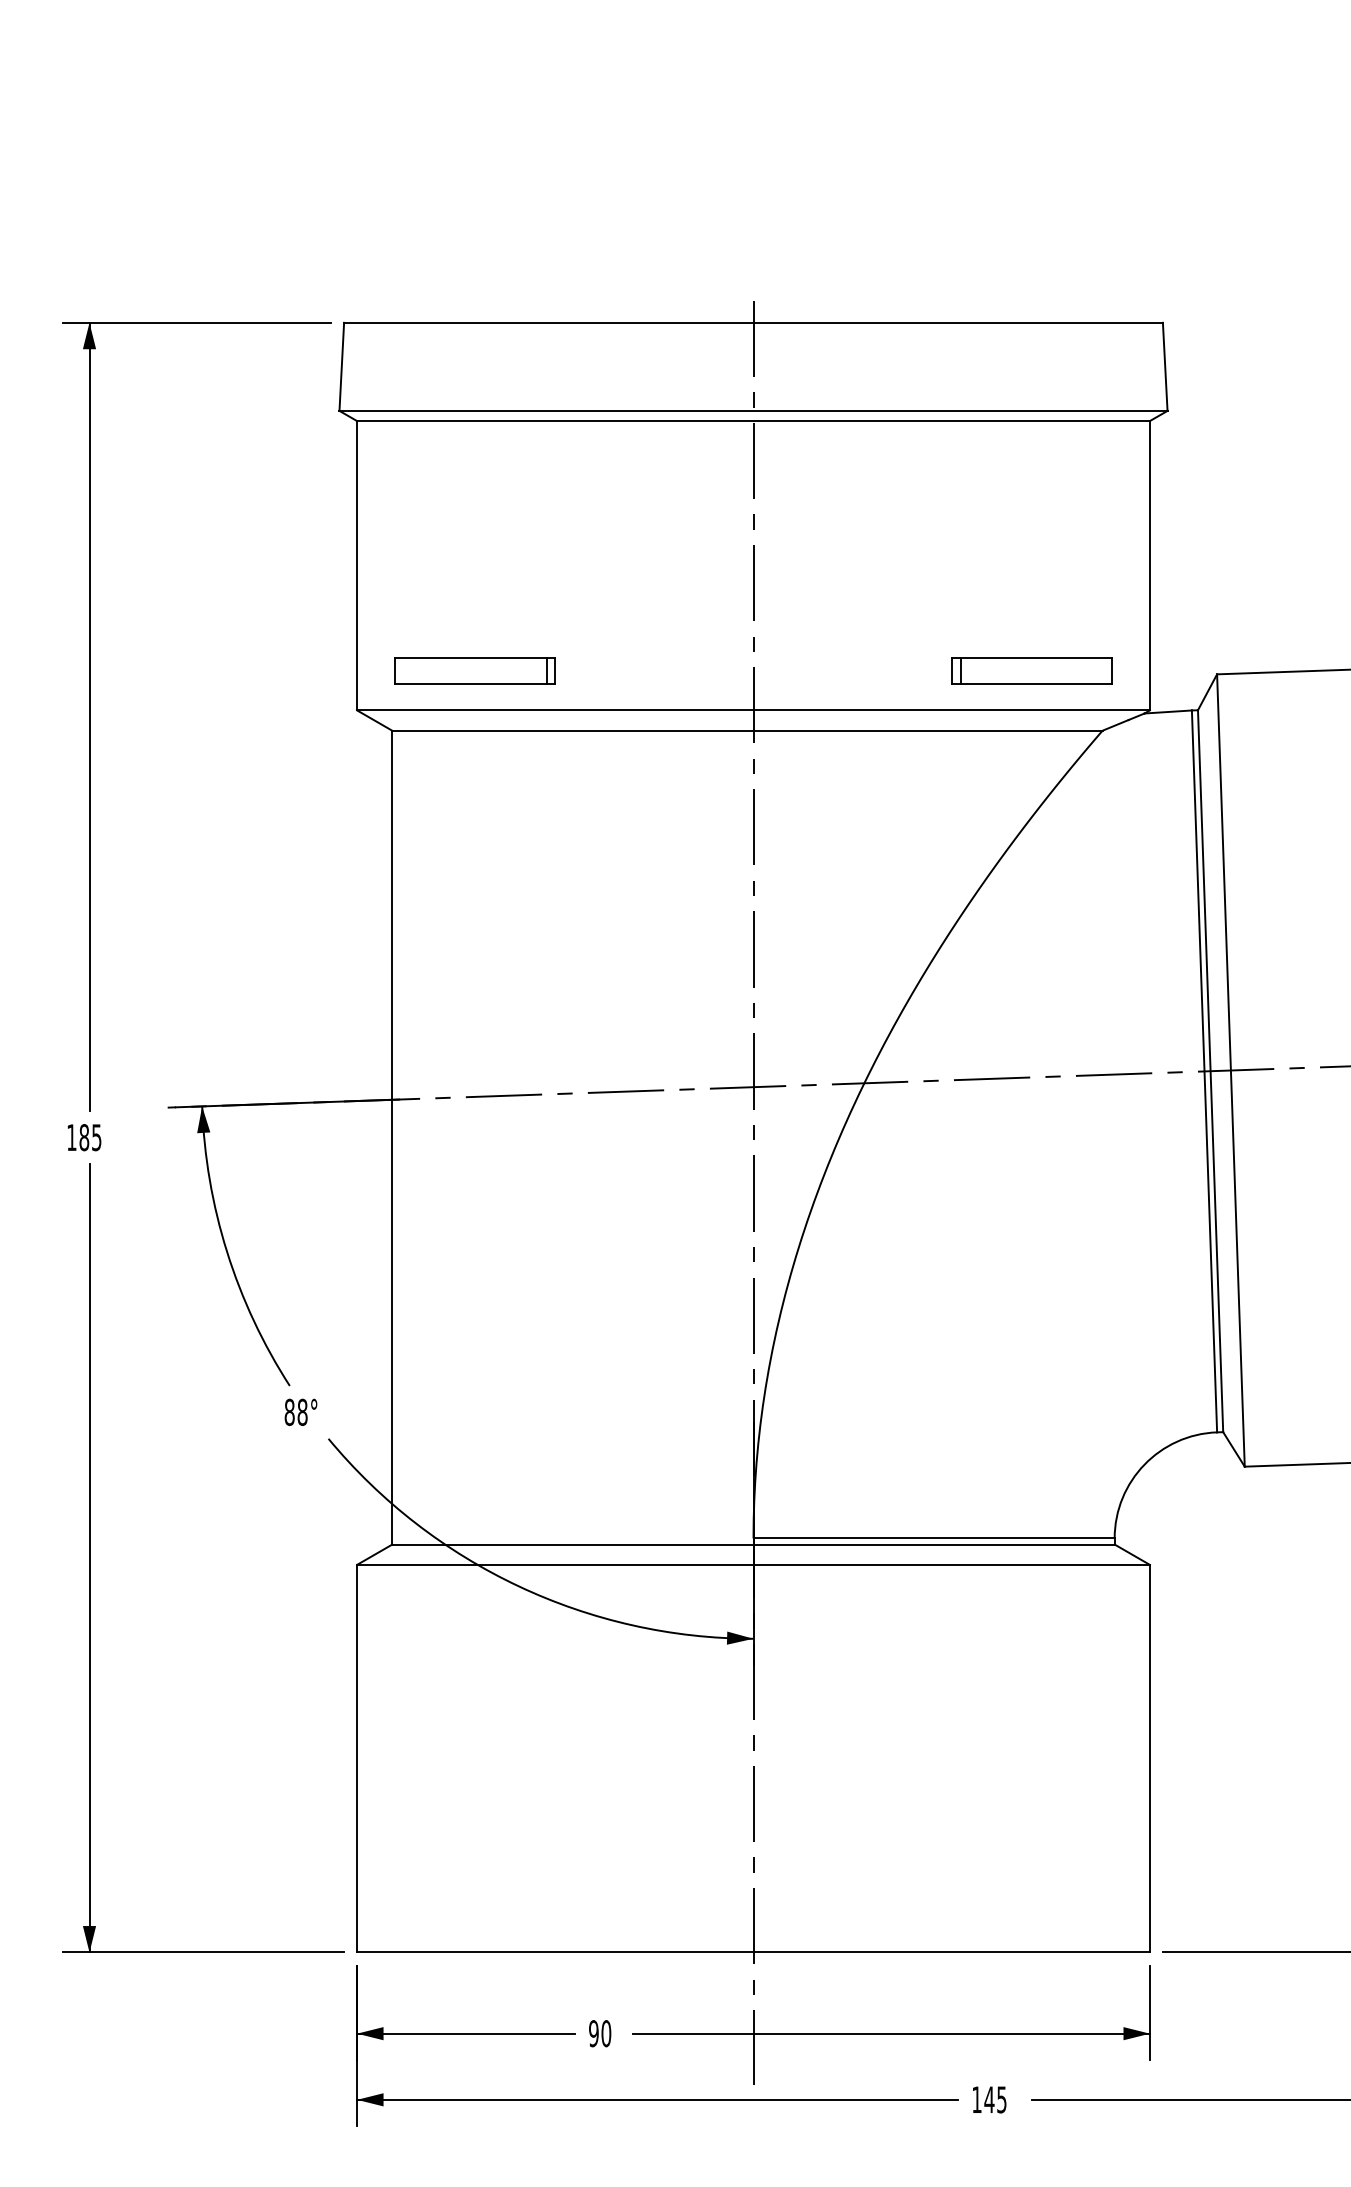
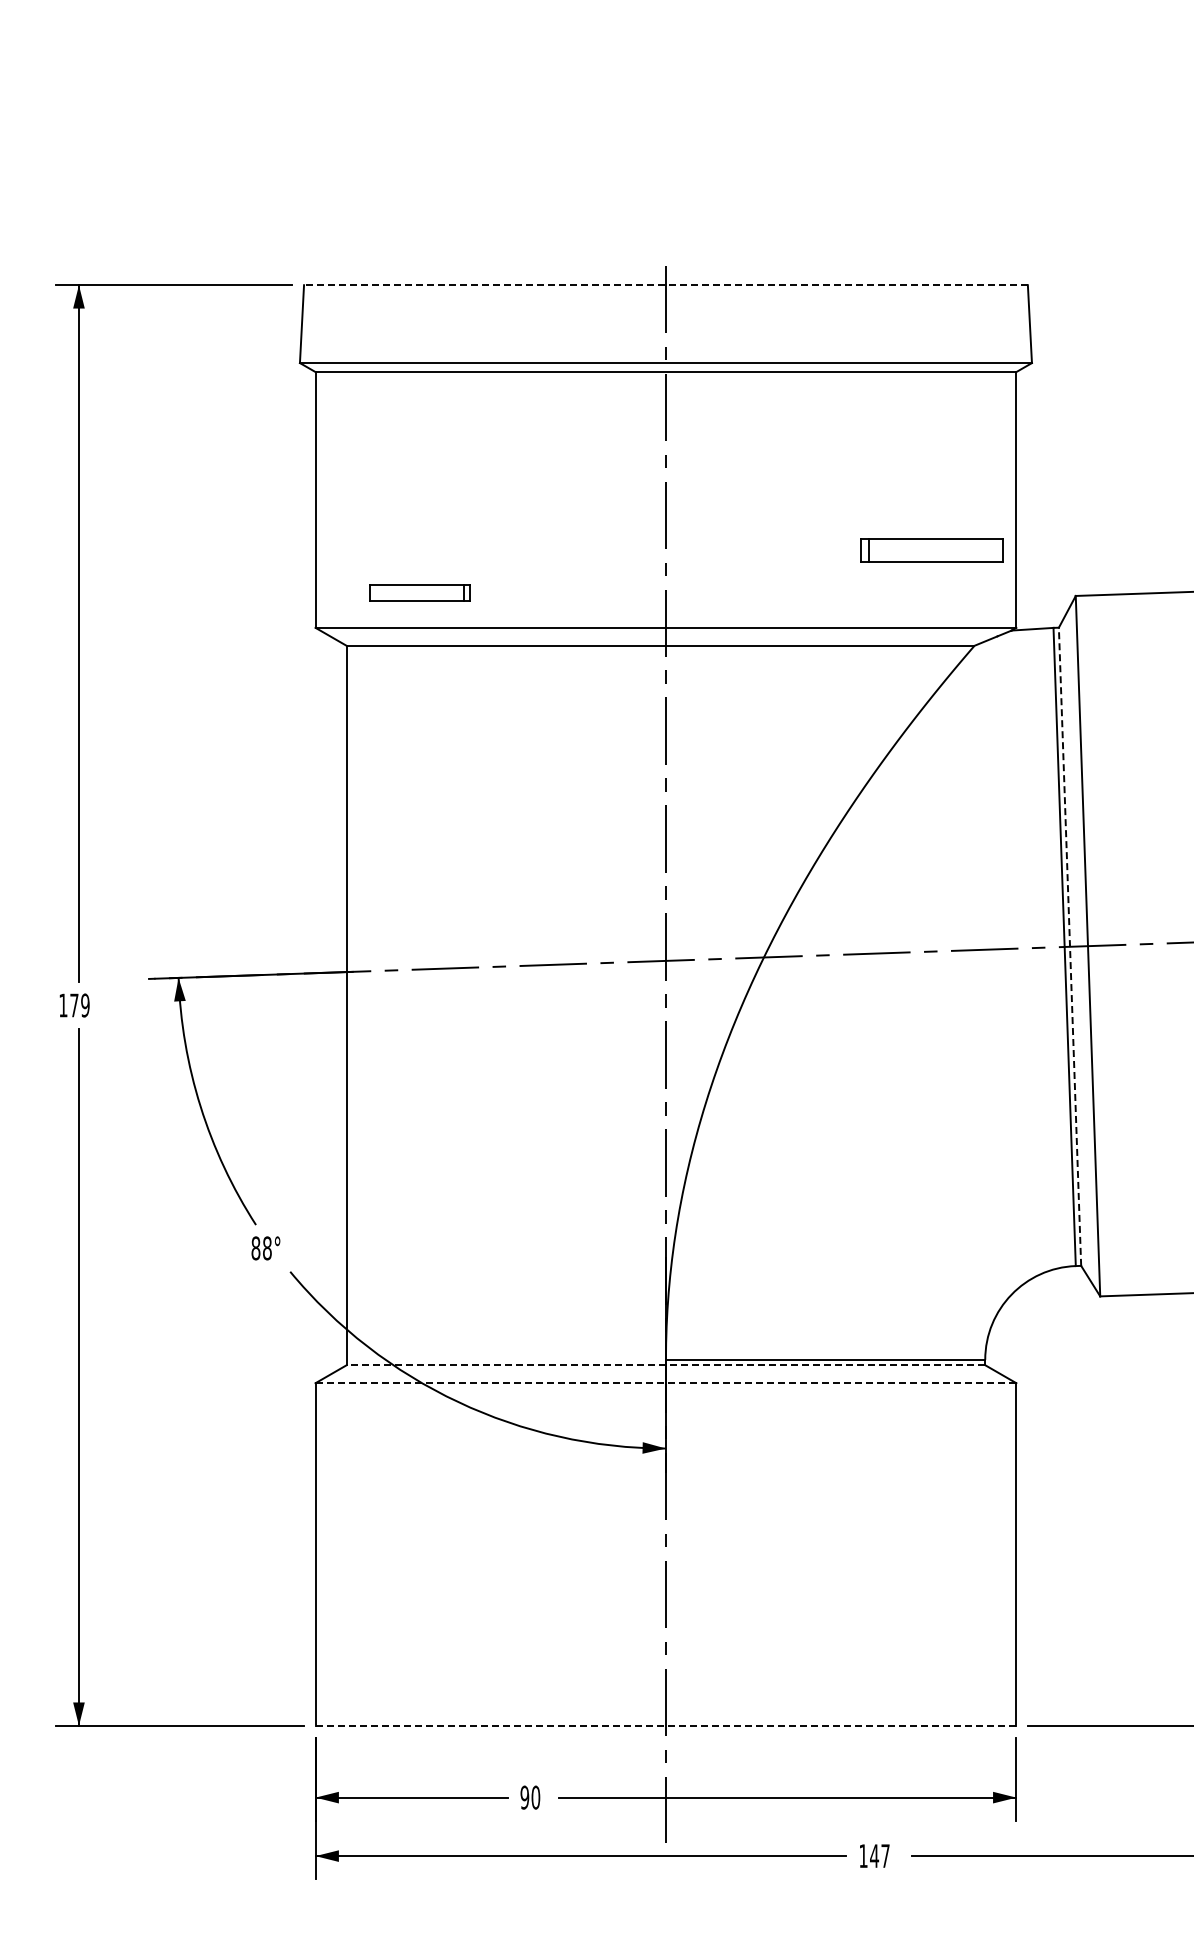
line: (752, 323) -> (665, 285), solid -> dashed
part: (474, 670) -> (419, 592), size x0.7
part: (1031, 670) -> (931, 550), moved
line: (1211, 1070) -> (1070, 946), solid -> dashed
text: (90, 1137) -> (79, 1005), 185 -> 179
line: (752, 1544) -> (665, 1365), solid -> dashed
line: (752, 1565) -> (665, 1383), solid -> dashed
line: (752, 1952) -> (665, 1725), solid -> dashed
text: (1001, 2100) -> (885, 1856), 145 -> 147

